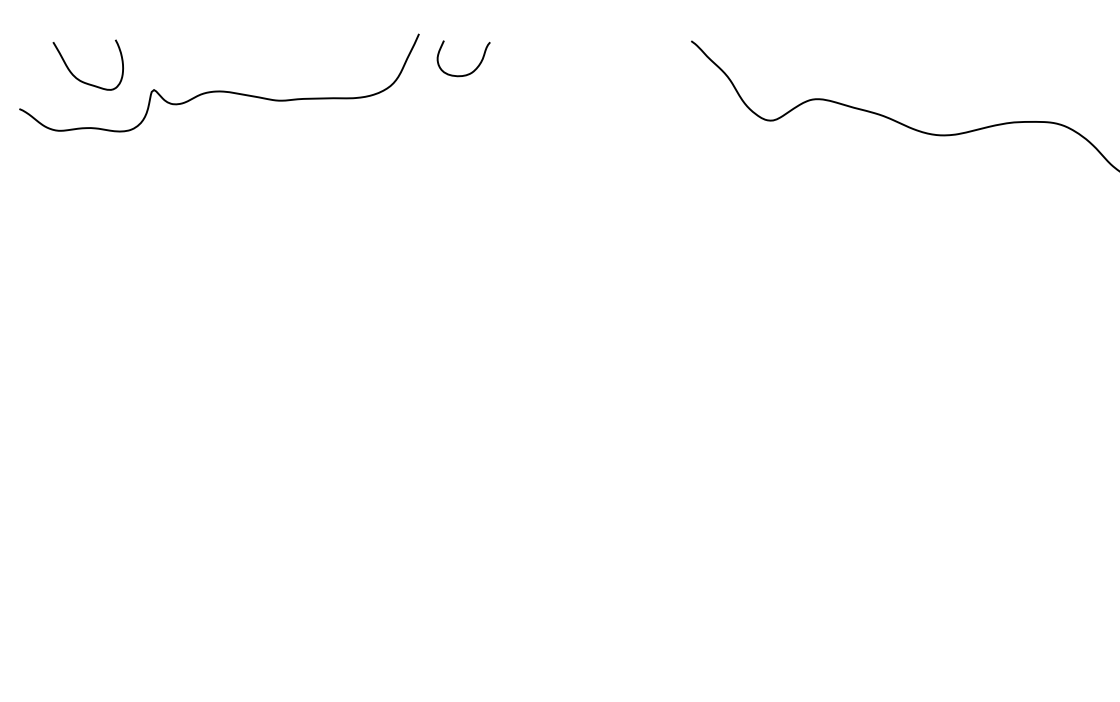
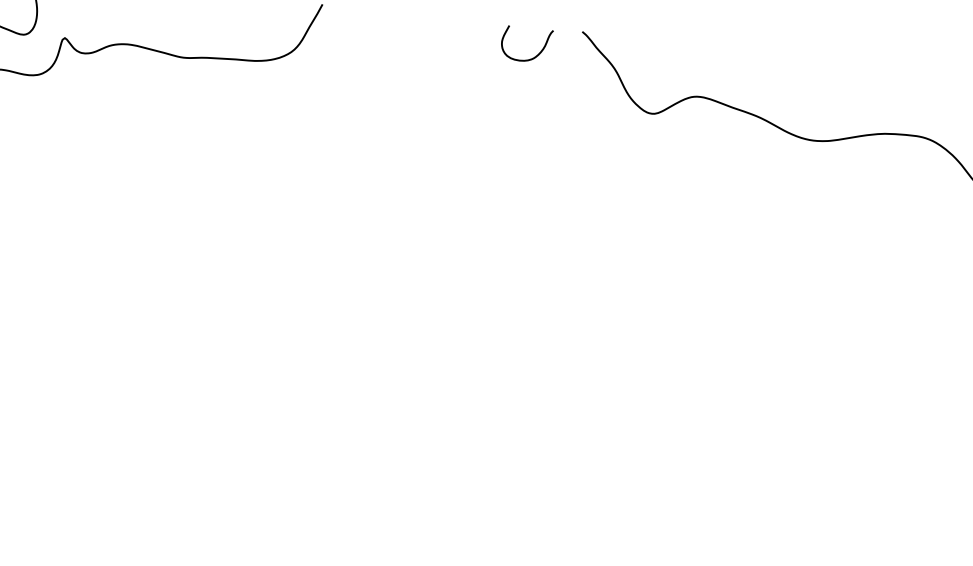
curve: (471, 71) -> (533, 57), moved

